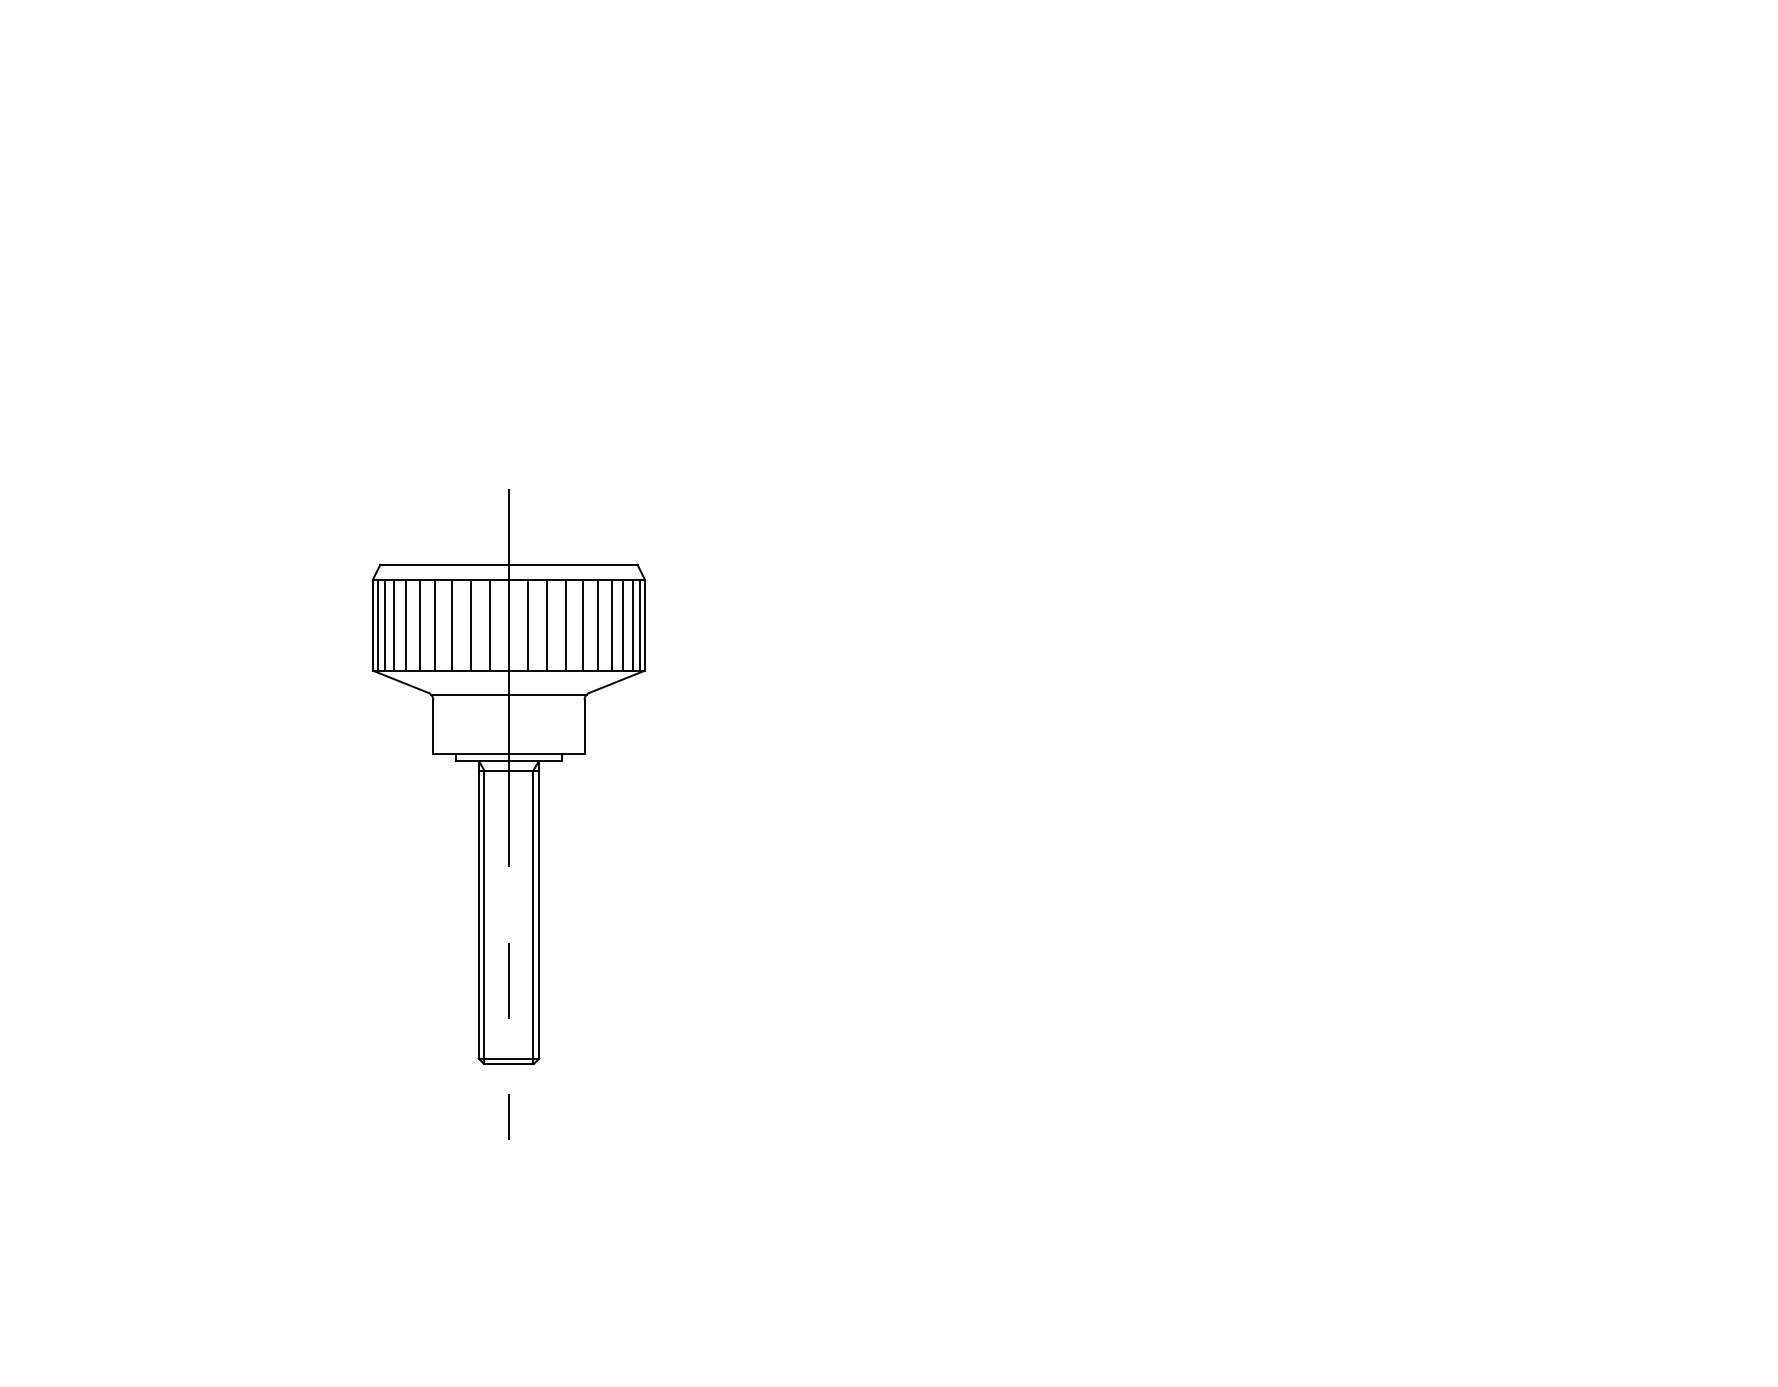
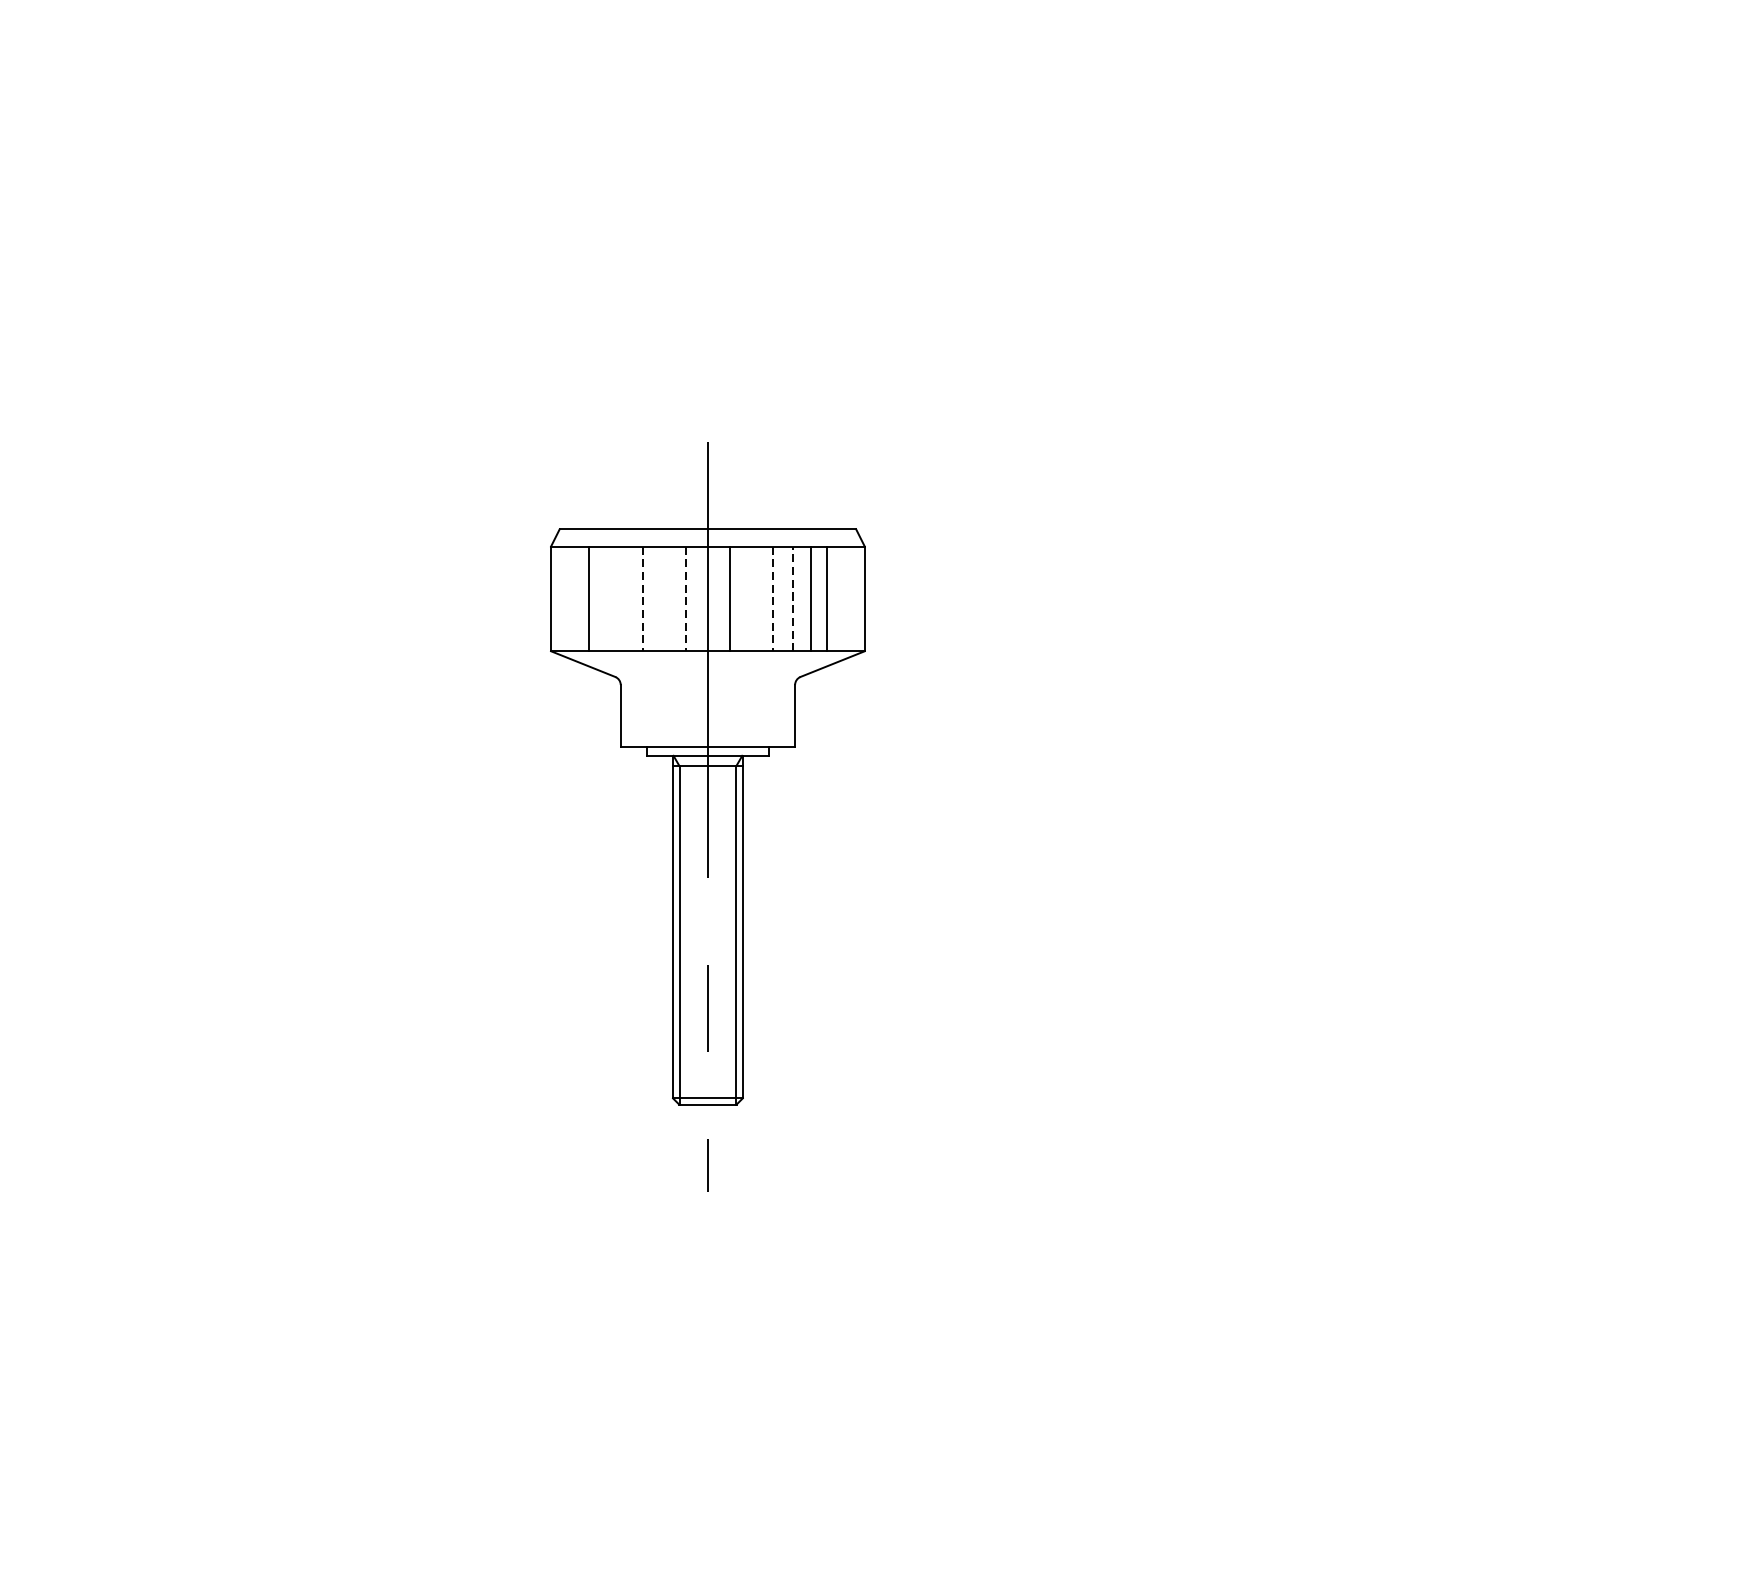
line: (378, 624) -> (557, 598), removed
line: (385, 624) -> (565, 598), removed
line: (394, 624) -> (576, 598), removed
line: (419, 624) -> (604, 598), removed
line: (435, 624) -> (623, 598), removed
line: (470, 624) -> (663, 598), removed
line: (547, 624) -> (752, 598), removed
line: (582, 624) -> (792, 598), solid -> dashed
line: (623, 624) -> (839, 598), removed
line: (632, 624) -> (850, 598), removed
line: (639, 624) -> (858, 598), removed
line: (452, 625) -> (642, 599), solid -> dashed
line: (489, 625) -> (685, 599), solid -> dashed
line: (565, 625) -> (773, 599), solid -> dashed
line: (508, 694) -> (707, 678), removed

